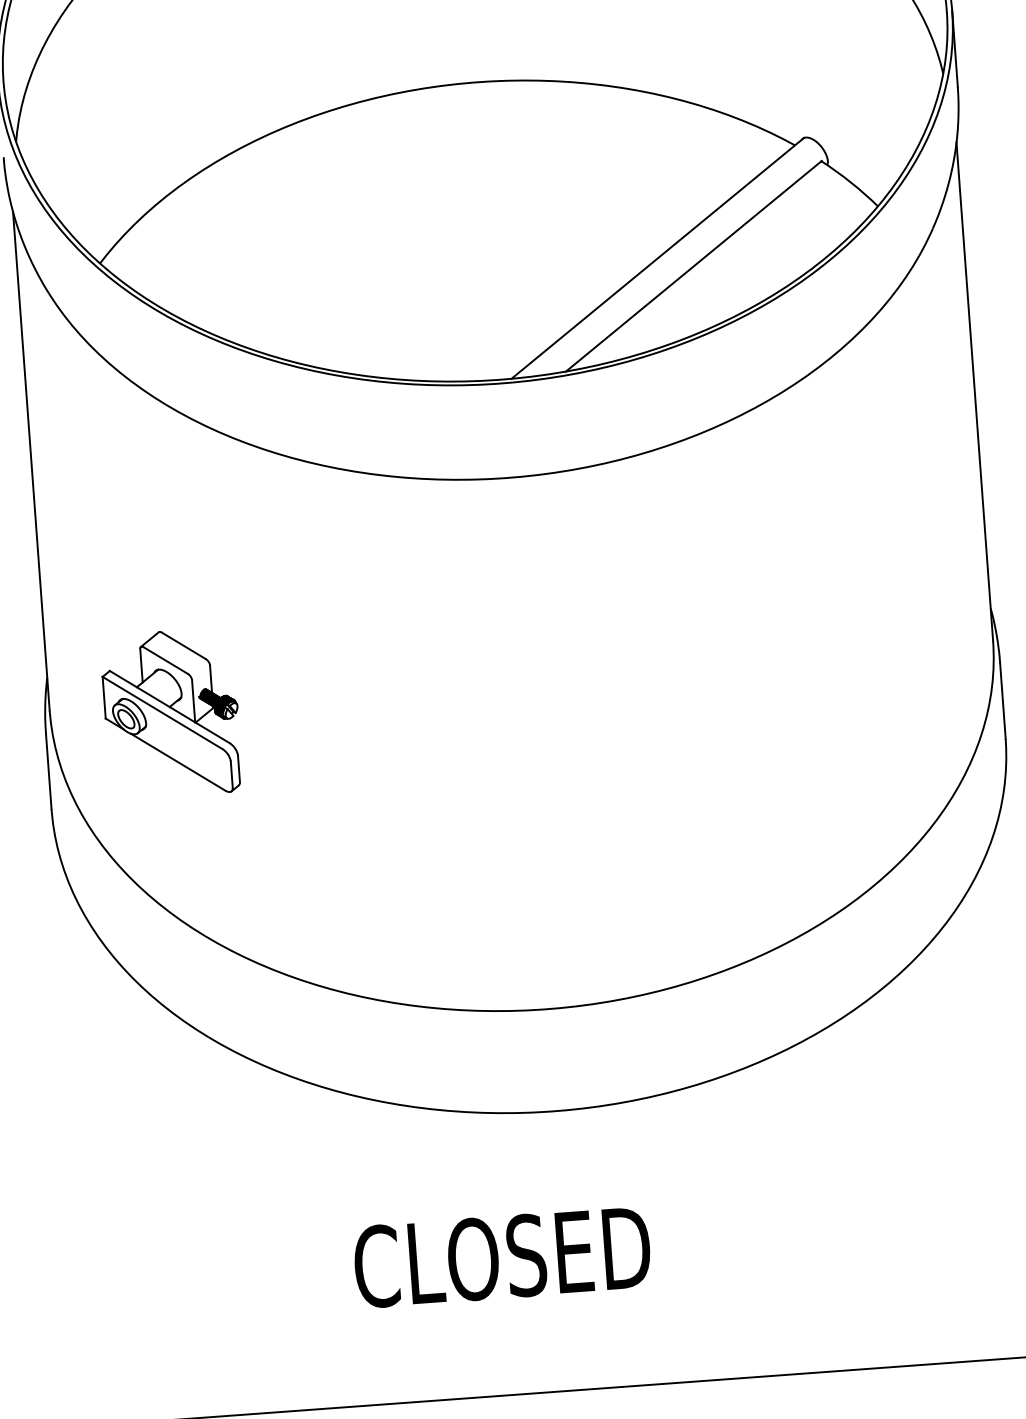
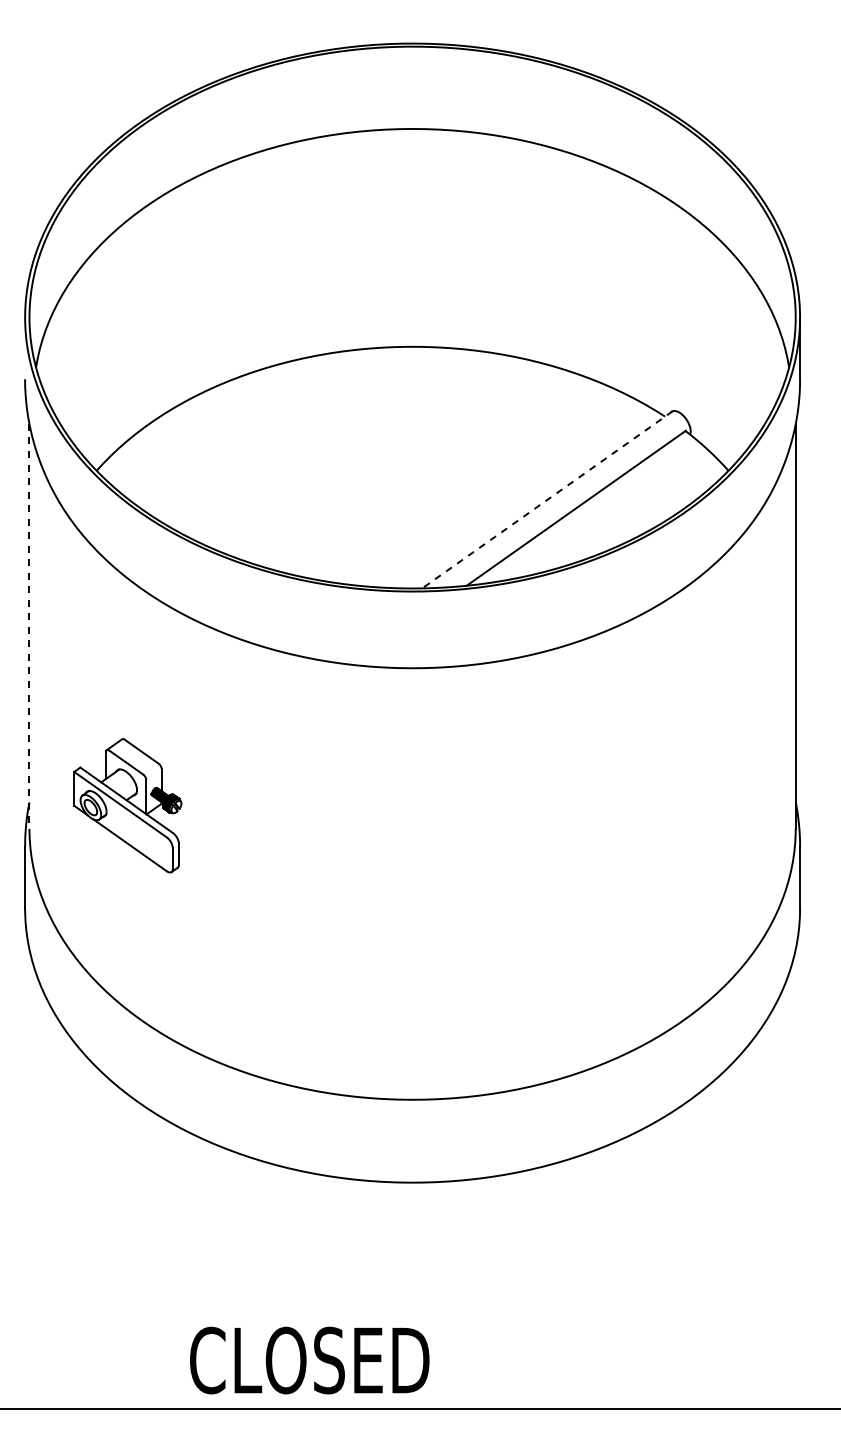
line: (657, 259) -> (547, 500), solid -> dashed
line: (31, 461) -> (29, 626), solid -> dashed
part: (171, 713) -> (127, 805), moved
text: (502, 1257) -> (309, 1360), moved

